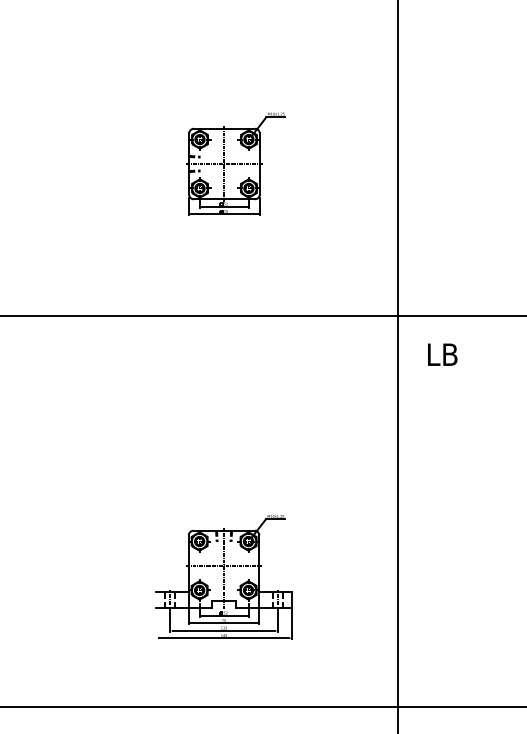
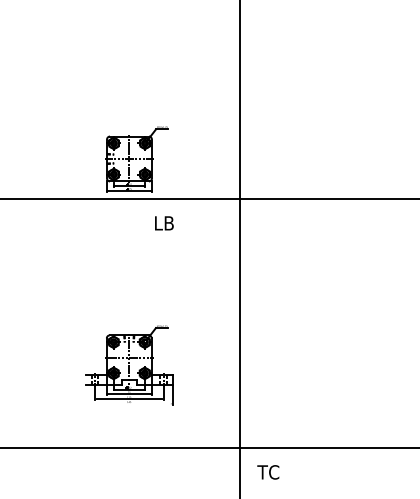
part: (235, 164) -> (136, 159), moved
text: (442, 354) -> (164, 223), moved
line: (222, 637) -> (128, 403), removed

